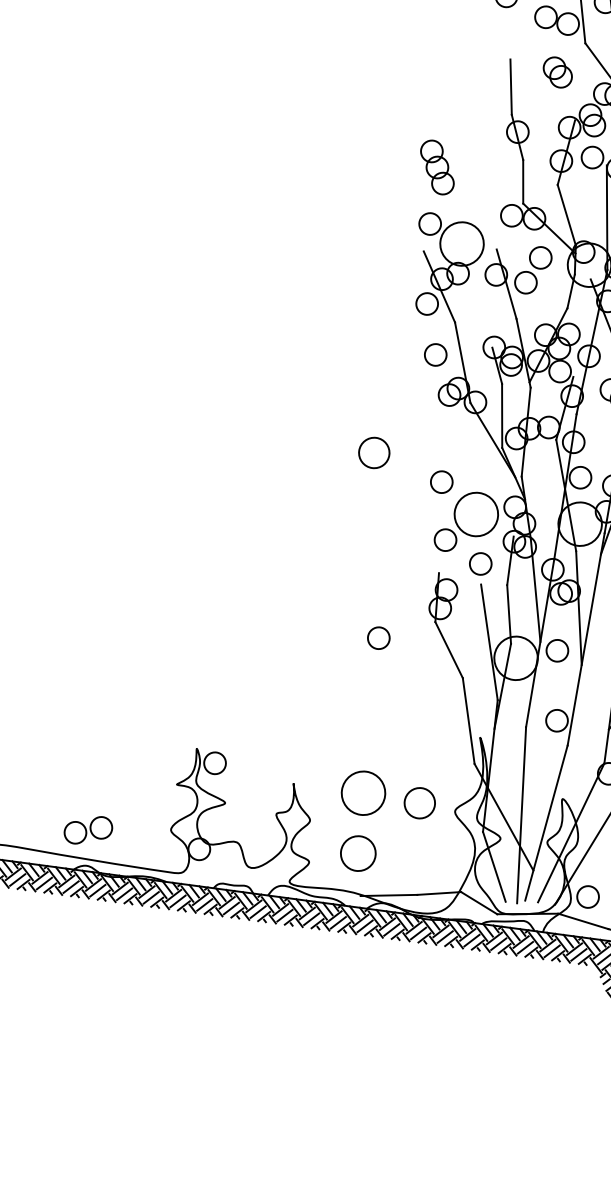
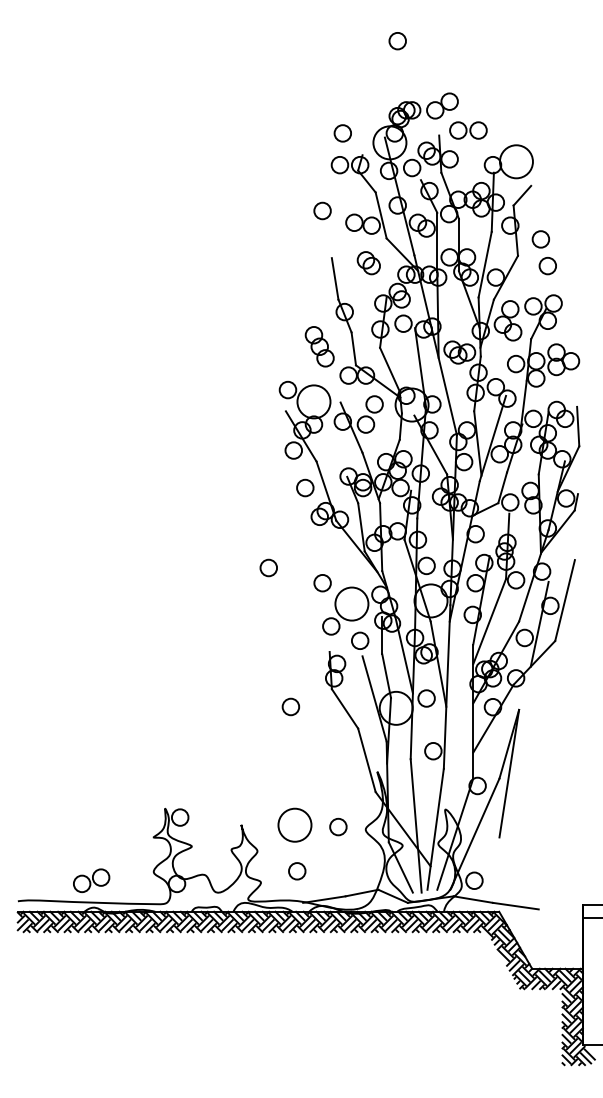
part: (437, 167) -> (319, 346), moved
circle: (373, 452) -> (268, 567), size x0.71
circle: (420, 802) -> (338, 826), size x0.71
circle: (358, 854) -> (297, 871), size x0.62

